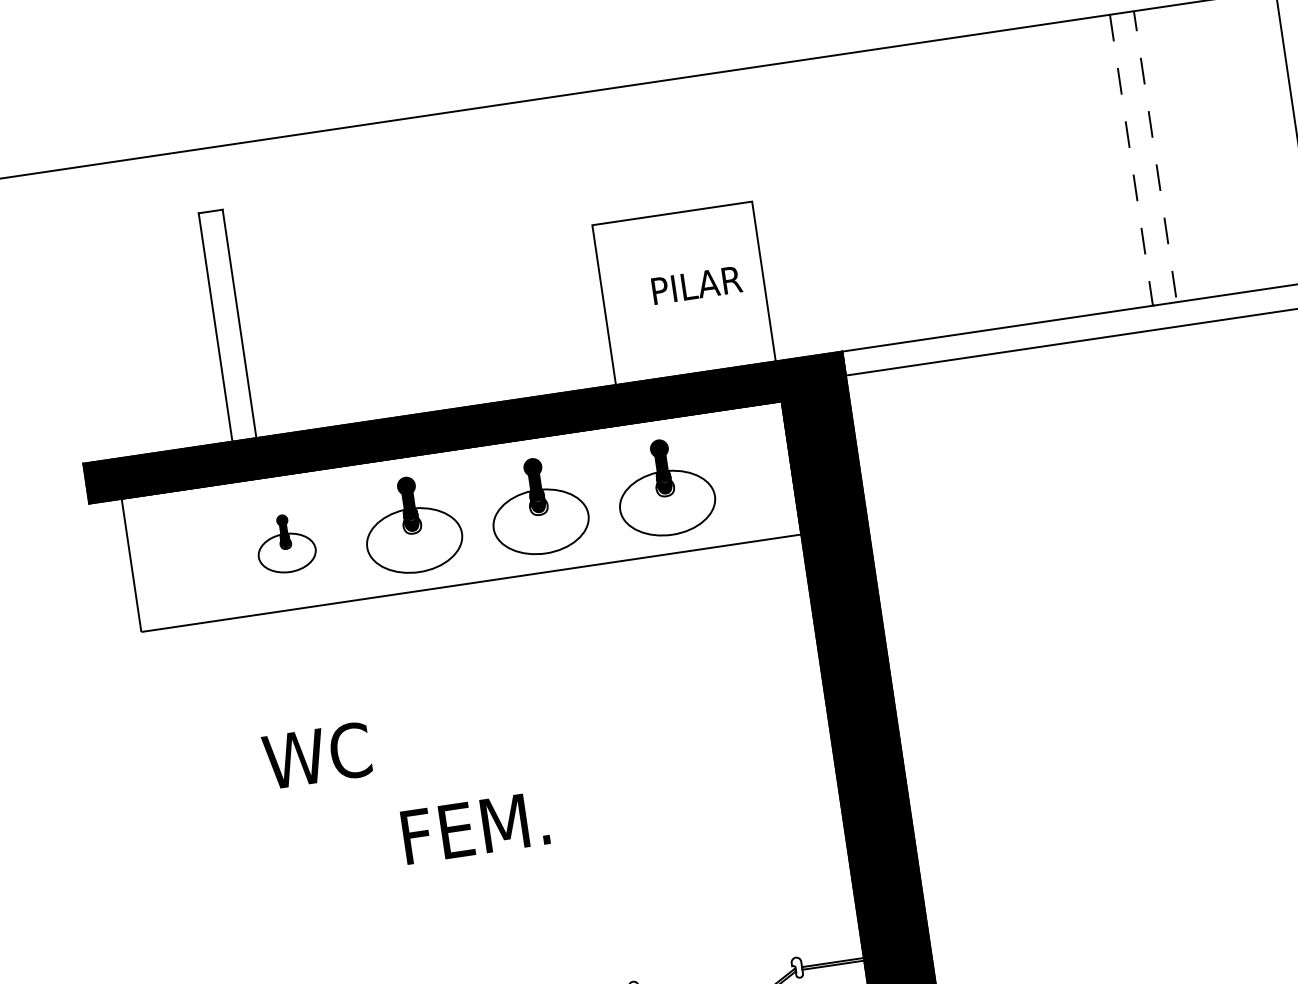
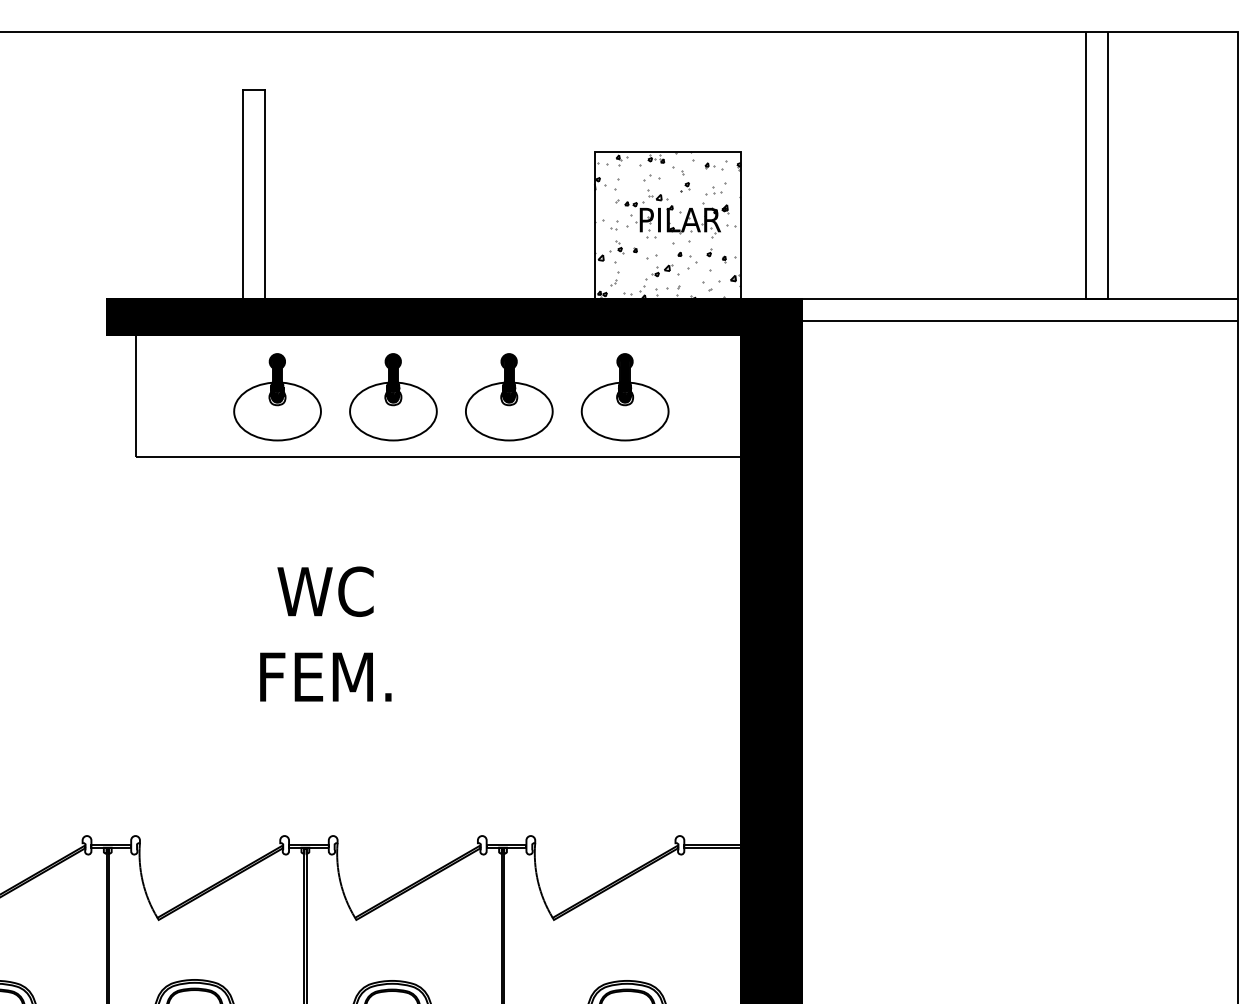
hatch: (683, 293) -> (667, 225), added
line: (1164, 303) -> (1097, 298), dashed -> solid
part: (285, 543) -> (277, 397), size x1.67
text: (317, 755) -> (325, 591), moved
text: (474, 827) -> (325, 676), moved

